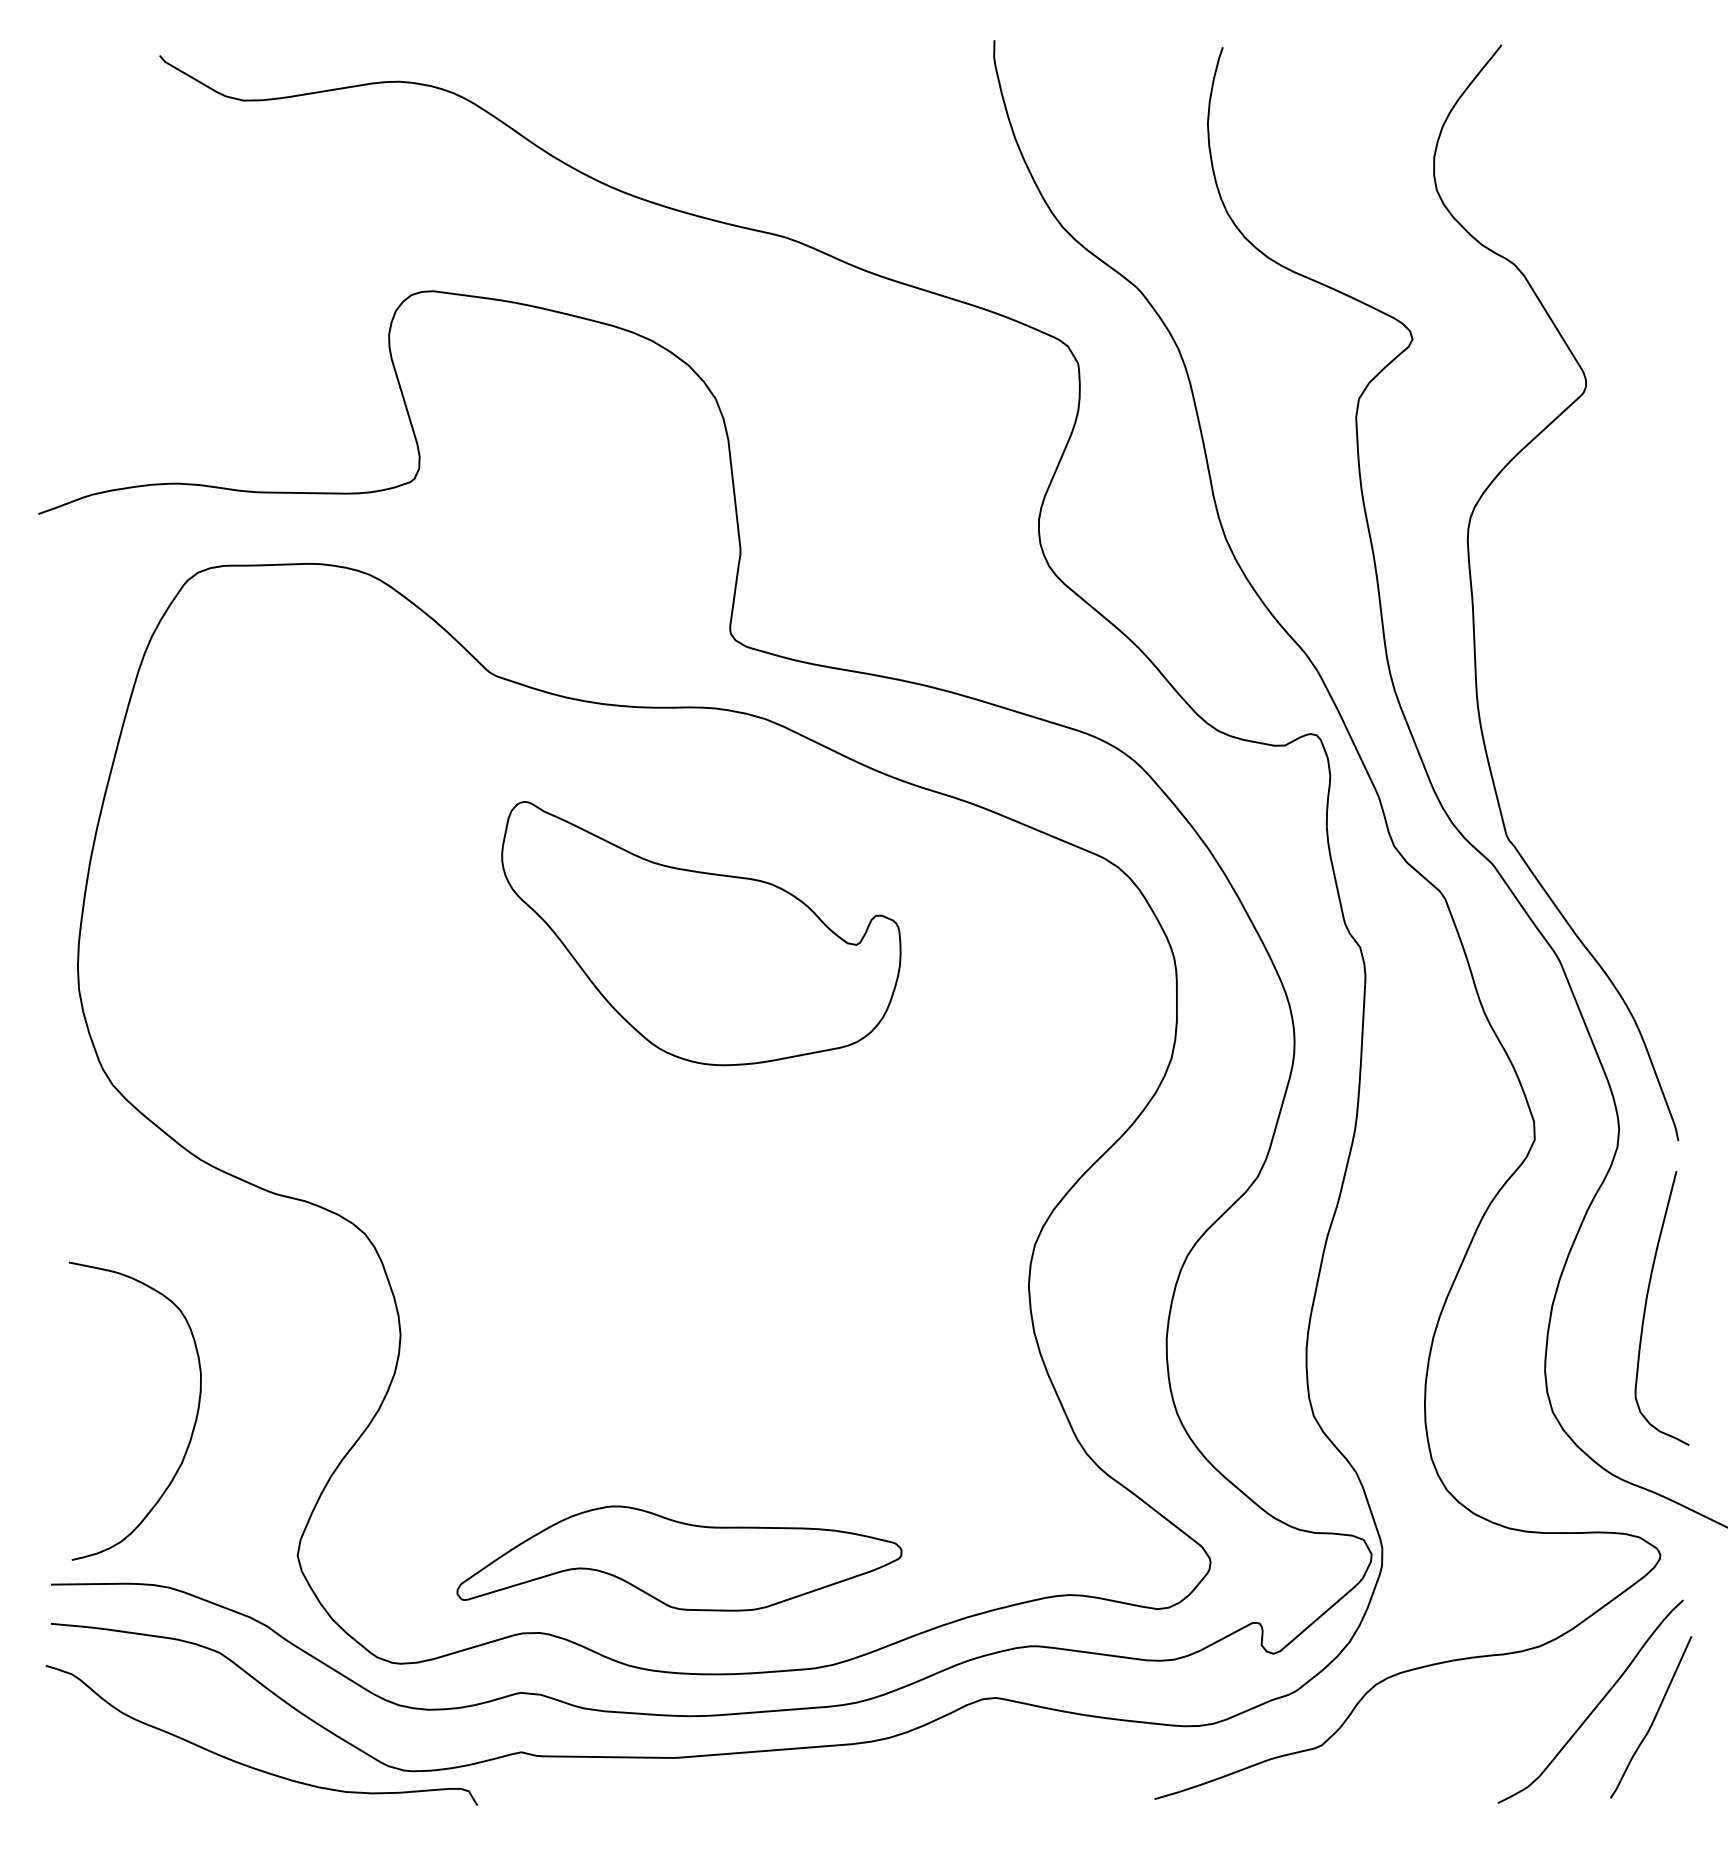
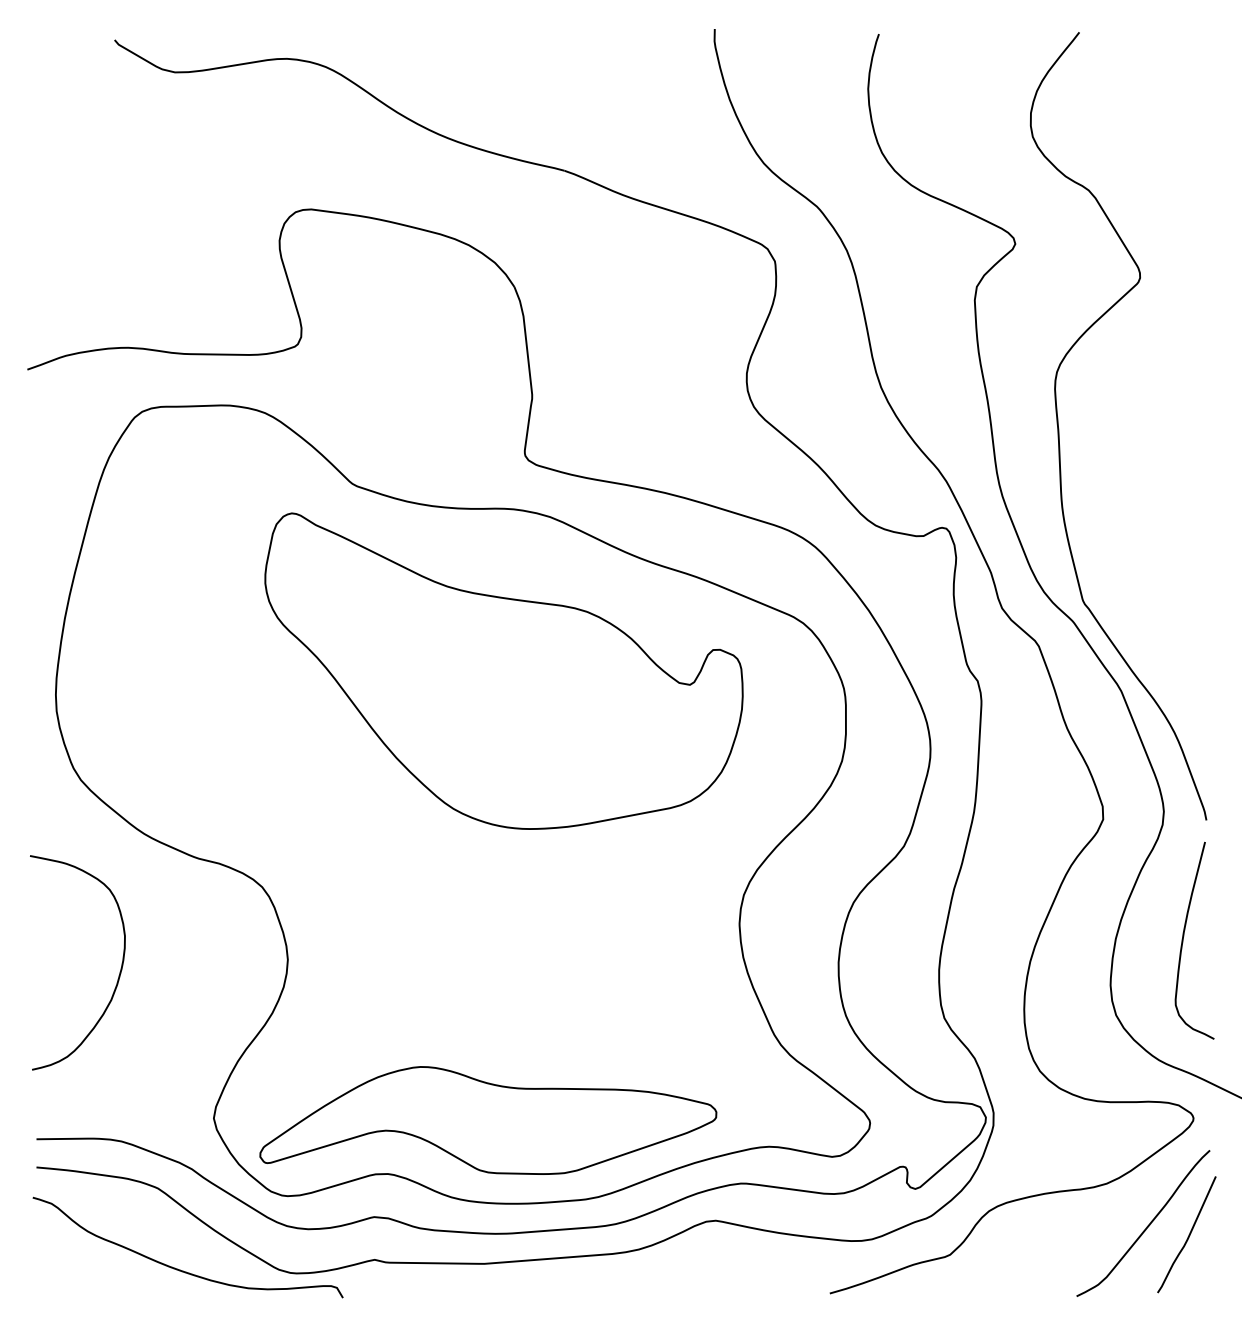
part: (701, 933) -> (504, 671), size x1.67
curve: (193, 1425) -> (119, 973), moved
part: (679, 1558) -> (488, 1120), size x1.43

